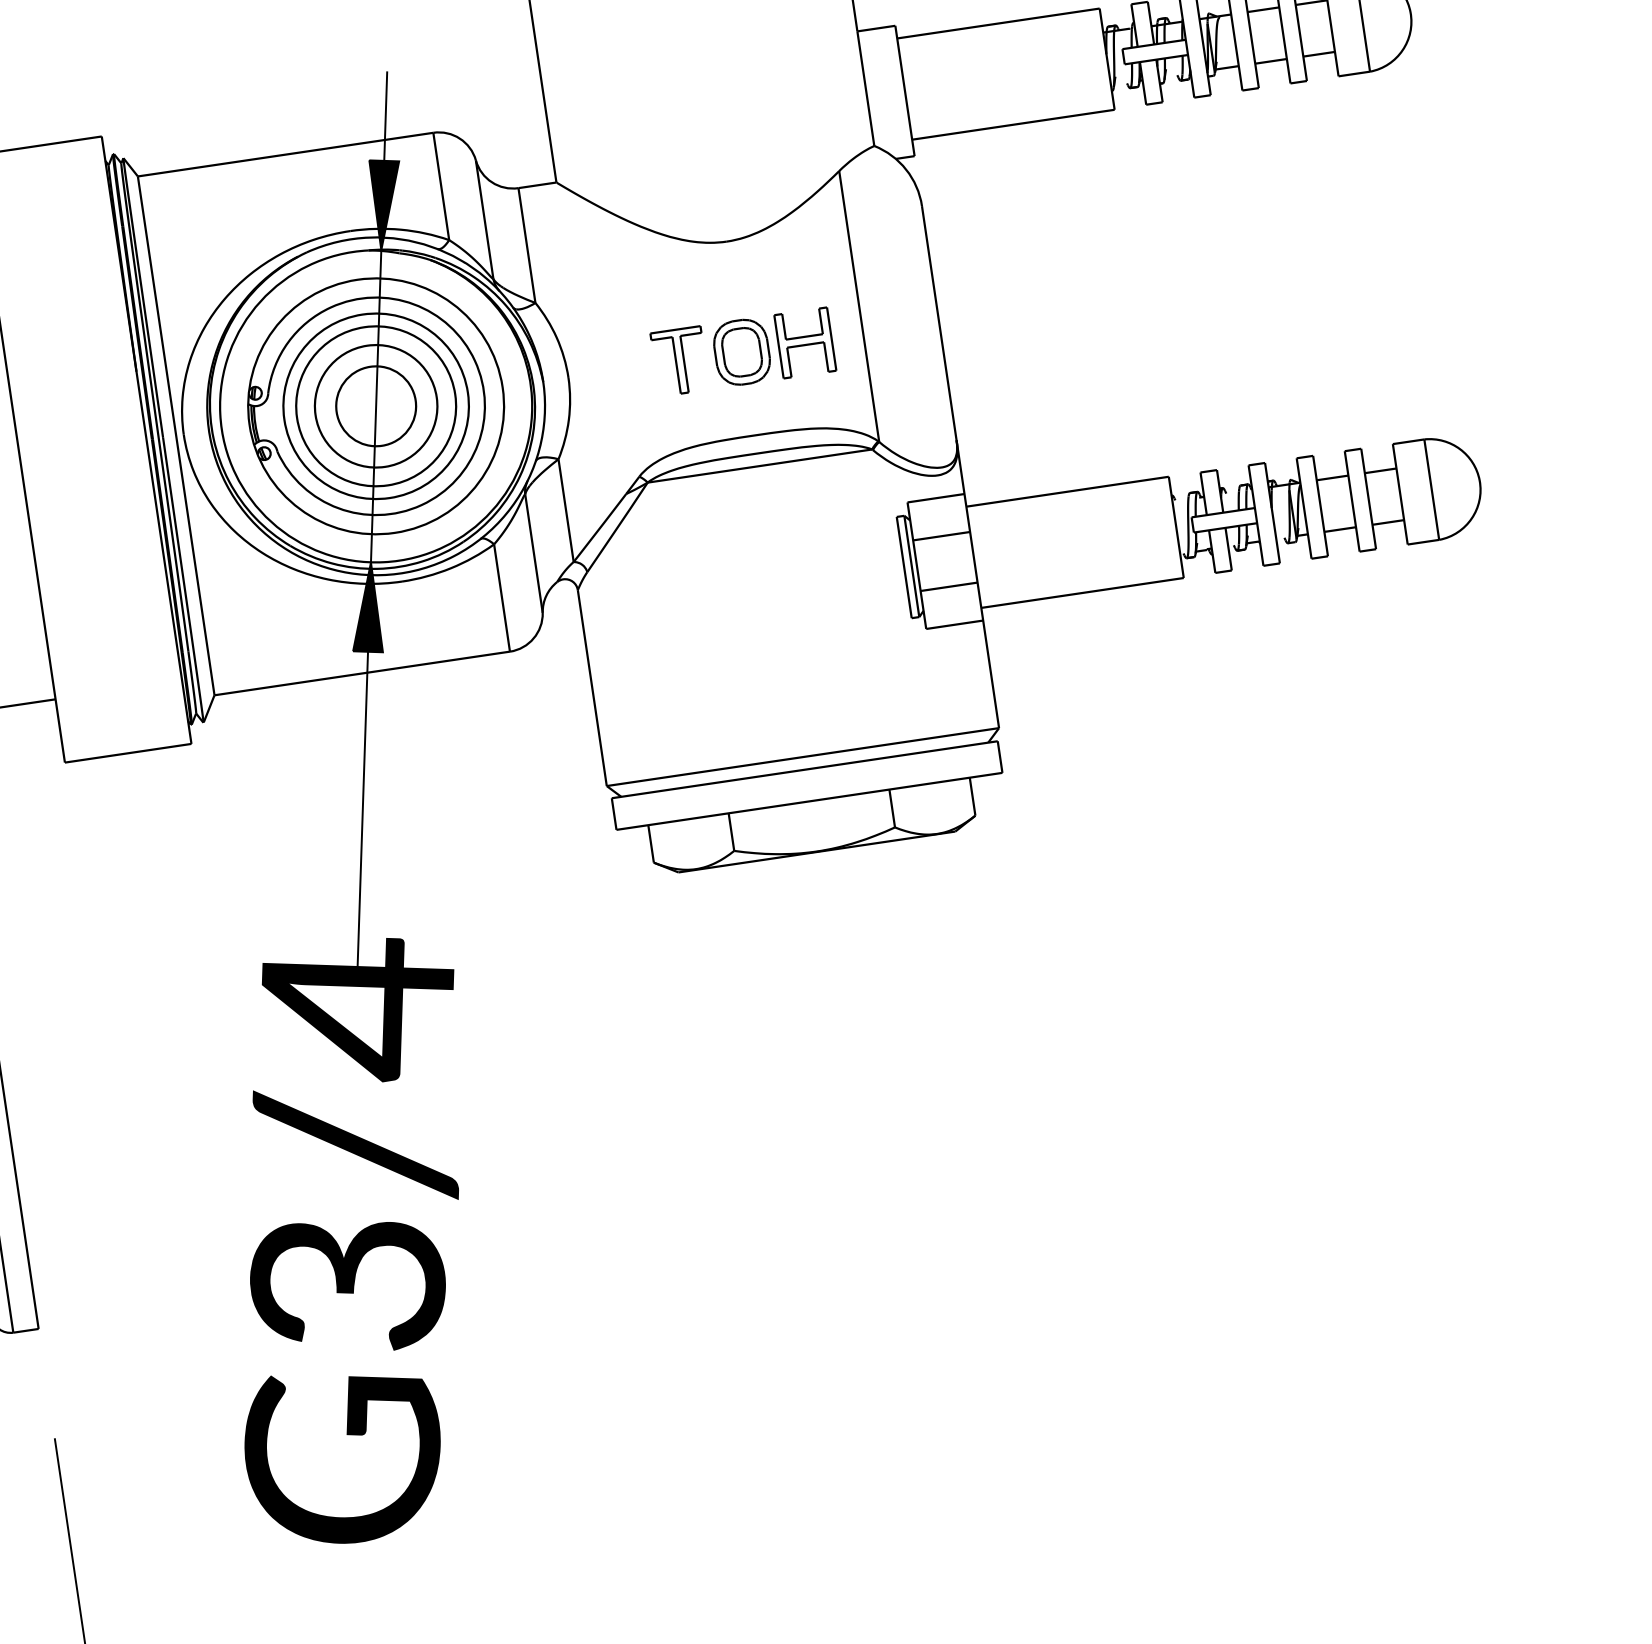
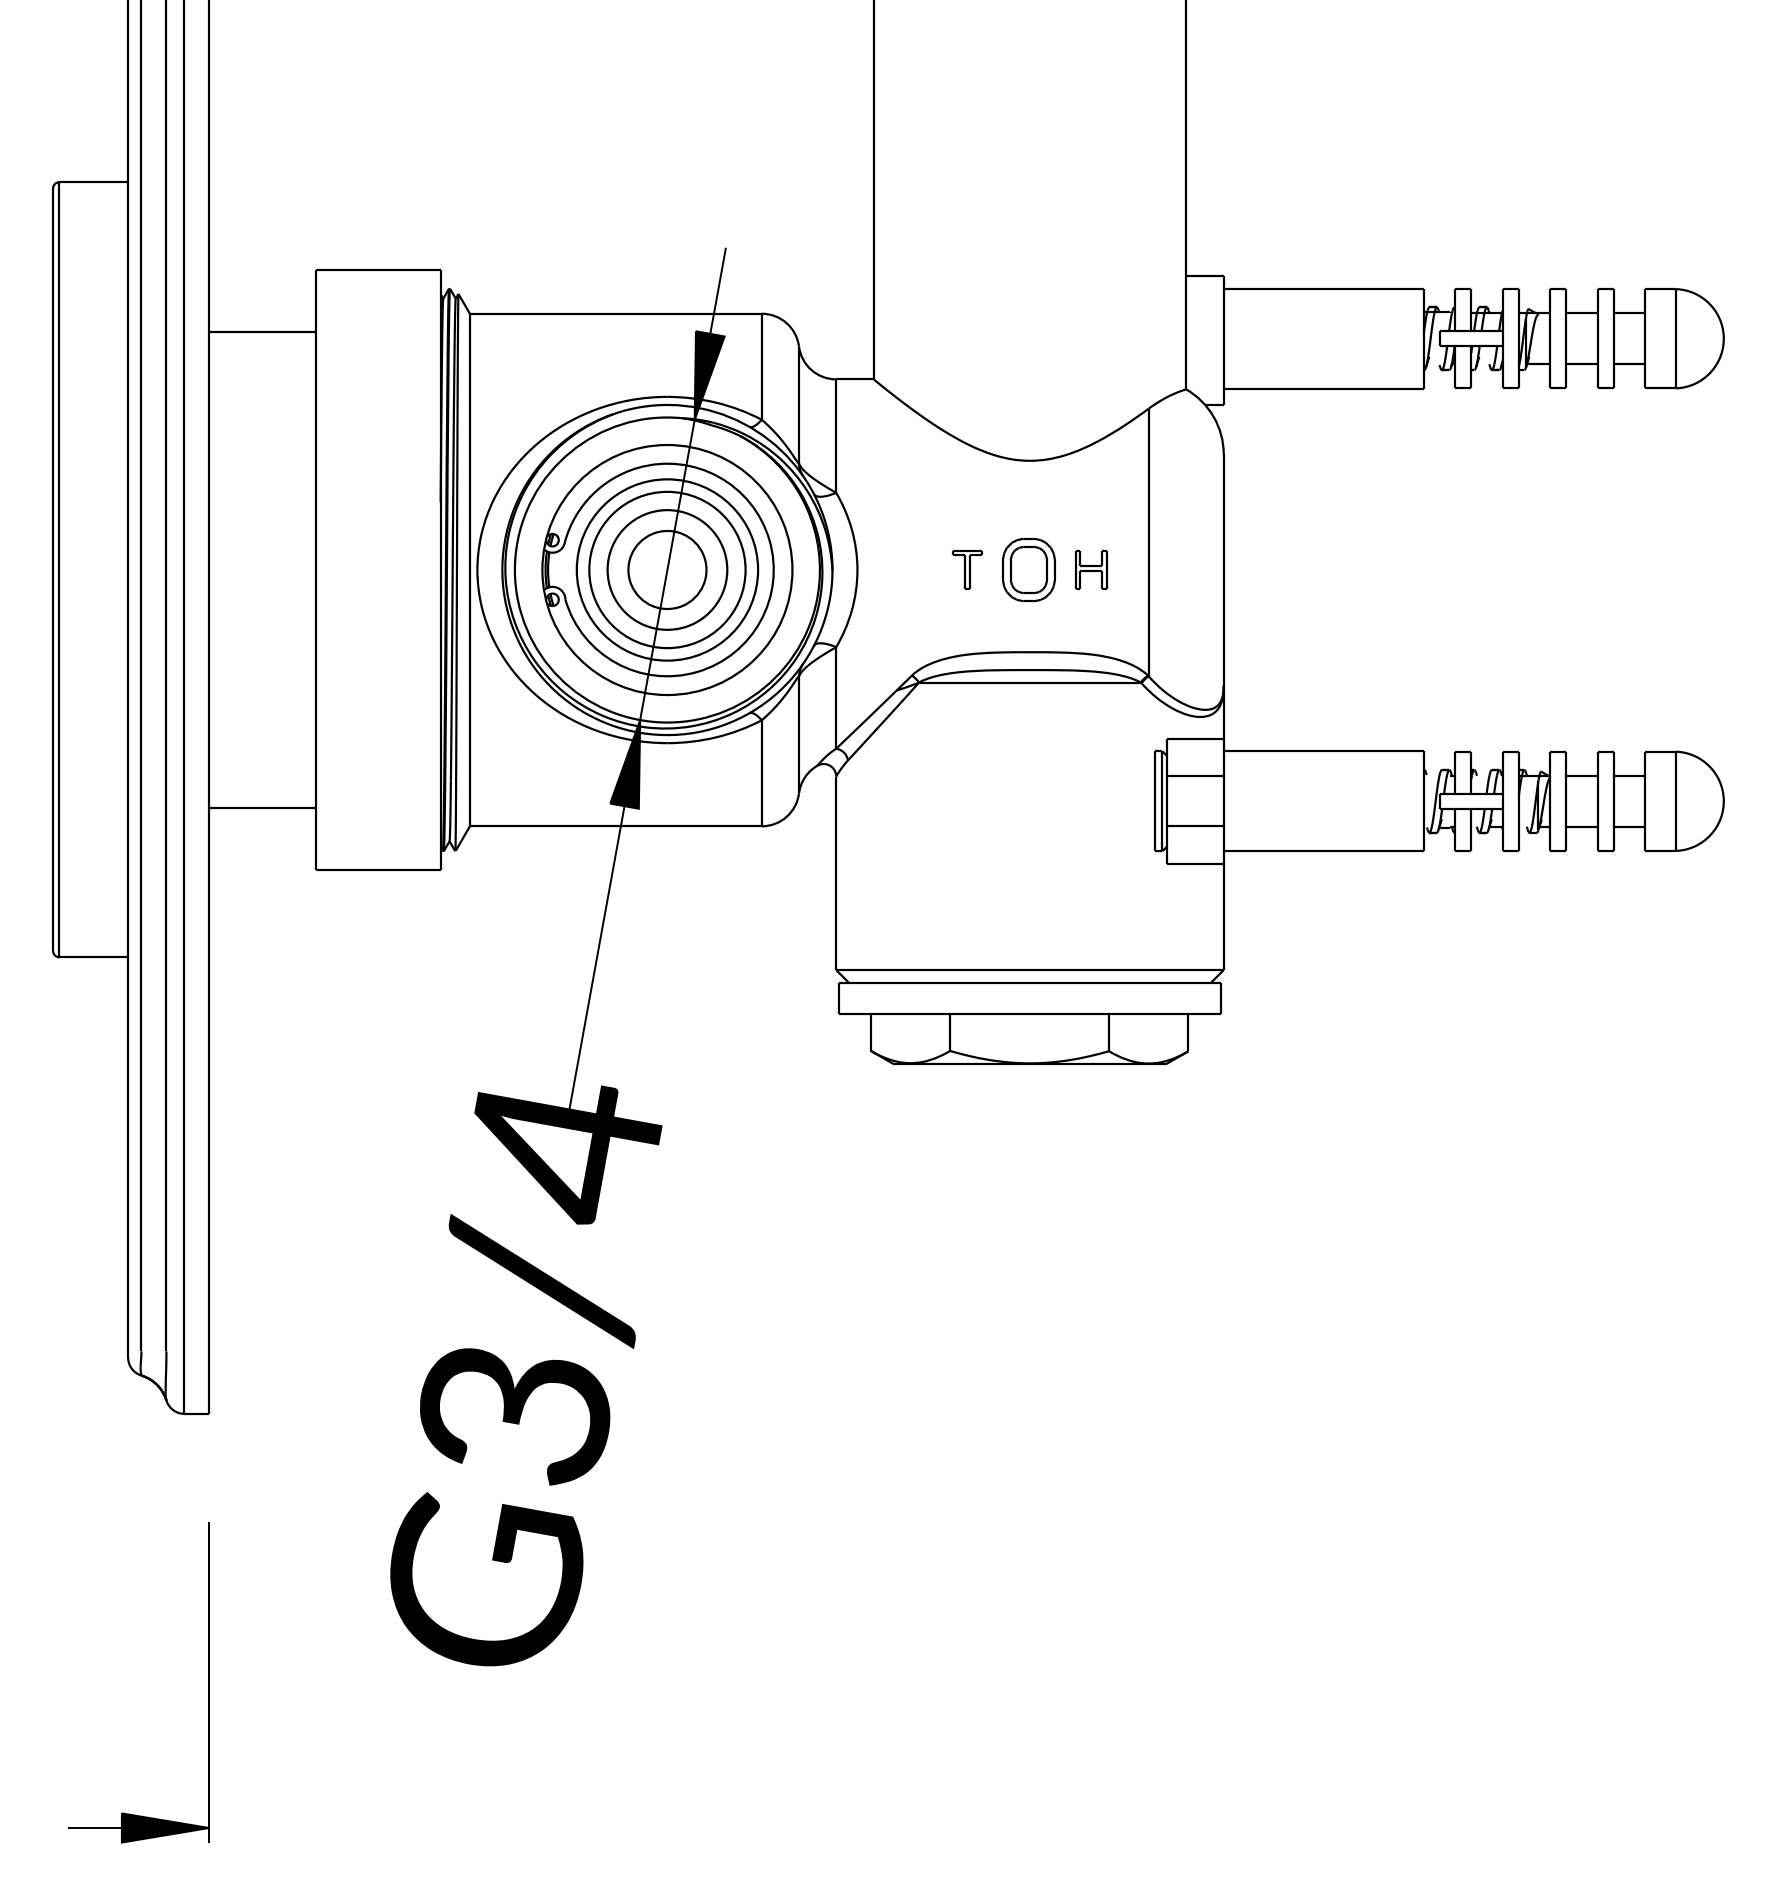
part: (804, 342) -> (1090, 569), size x0.6
part: (679, 360) -> (967, 569), size x0.6

